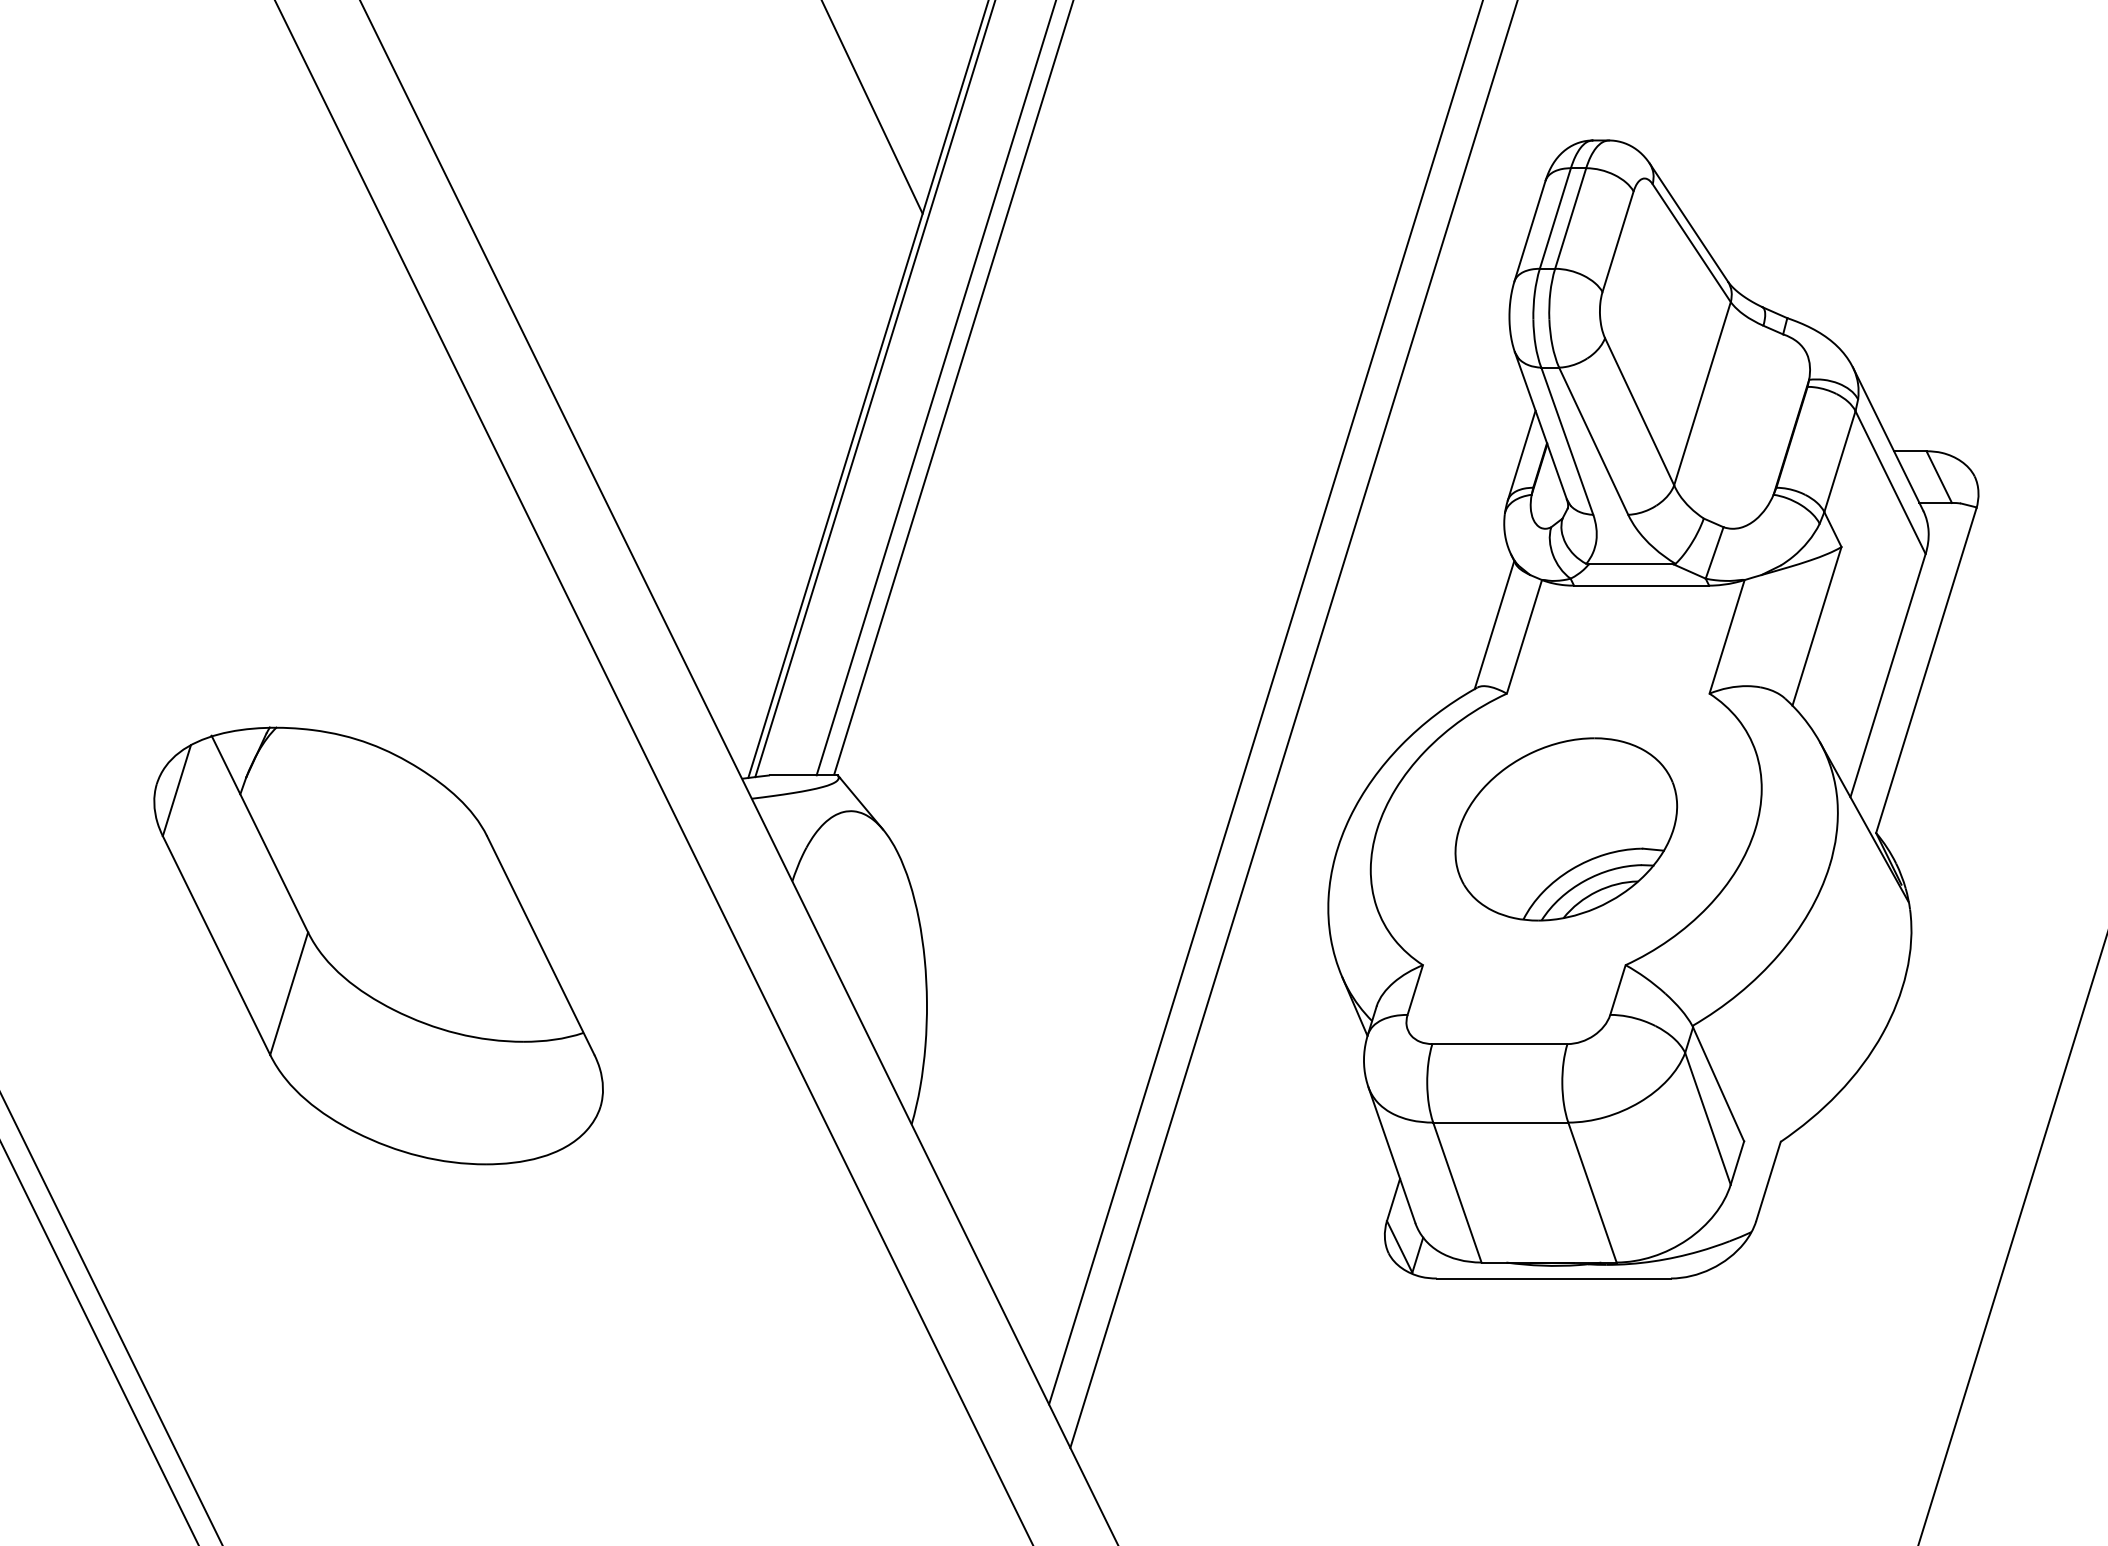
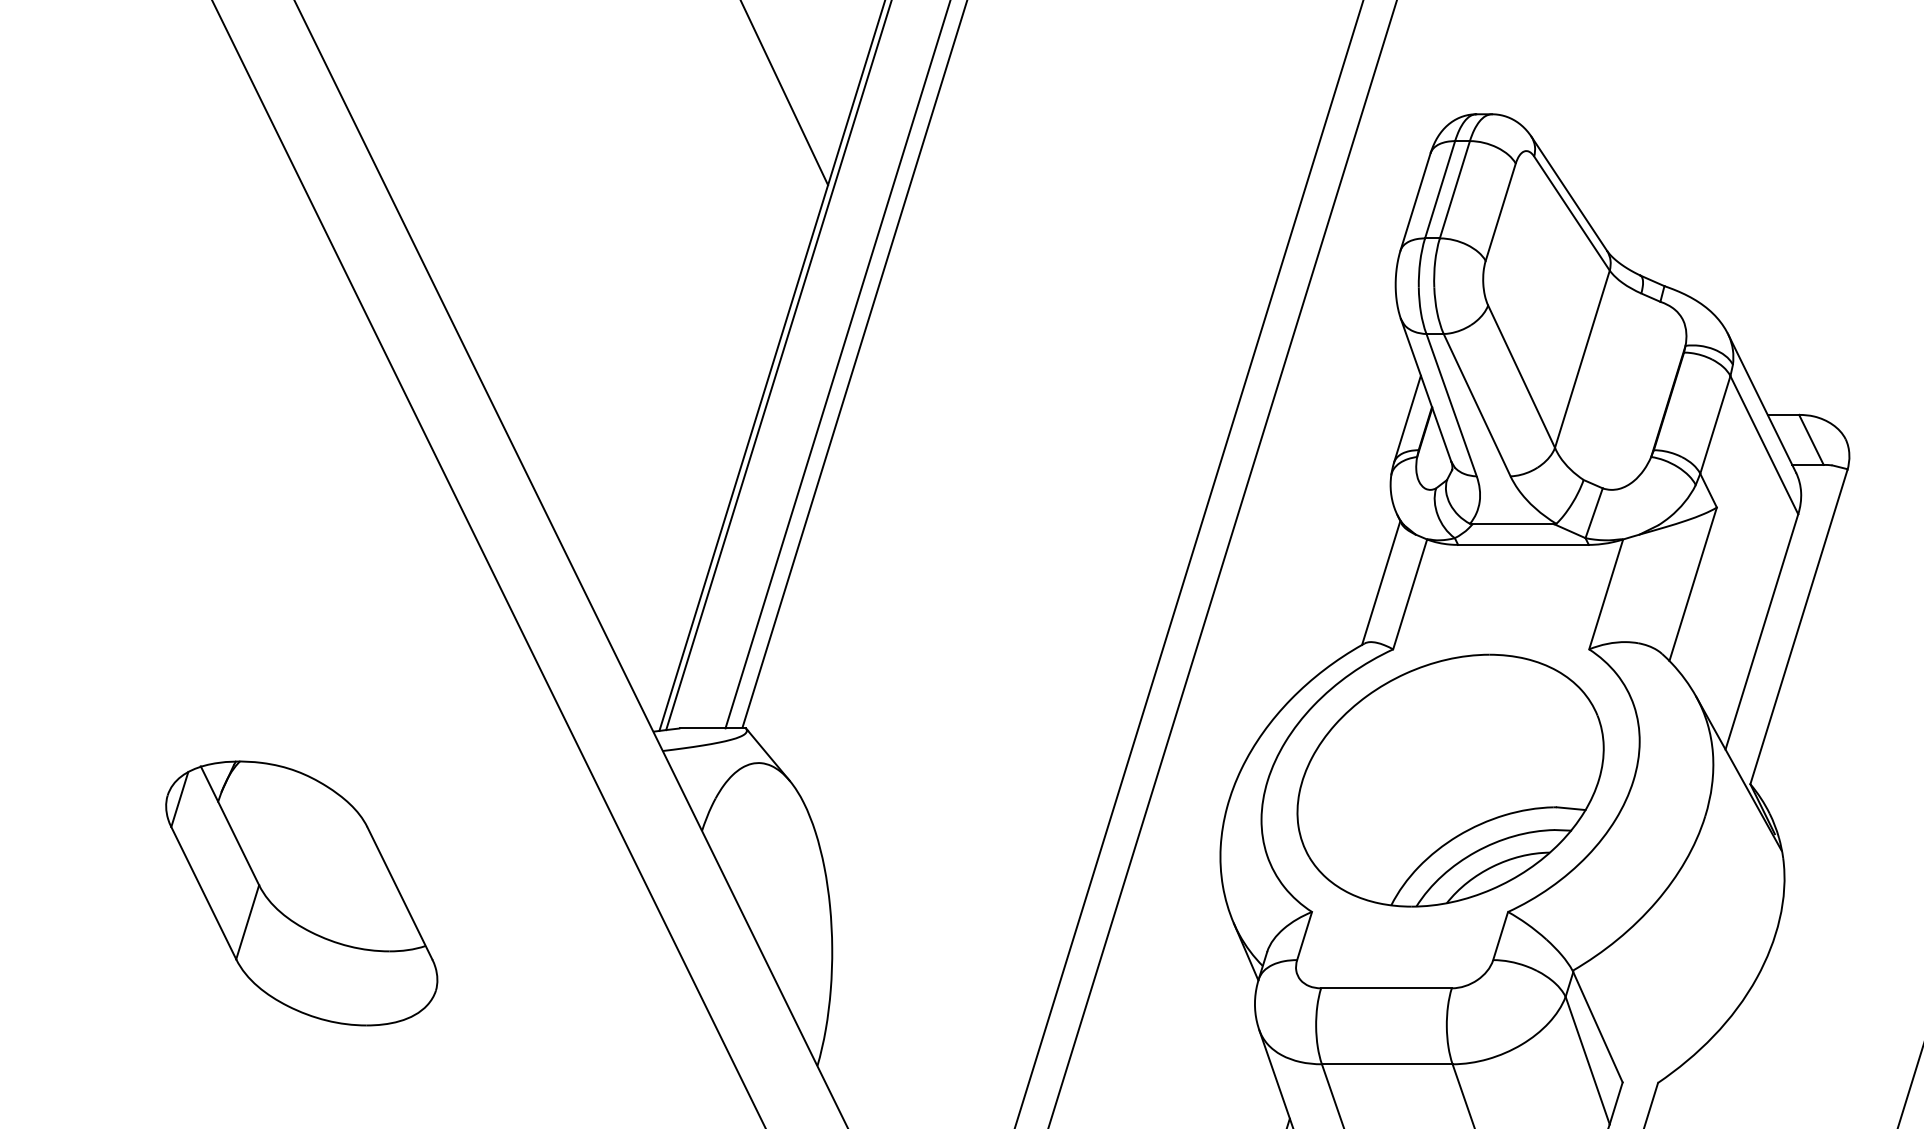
part: (1566, 829) -> (1450, 780), size x1.43
part: (378, 945) -> (301, 892), size x0.62

